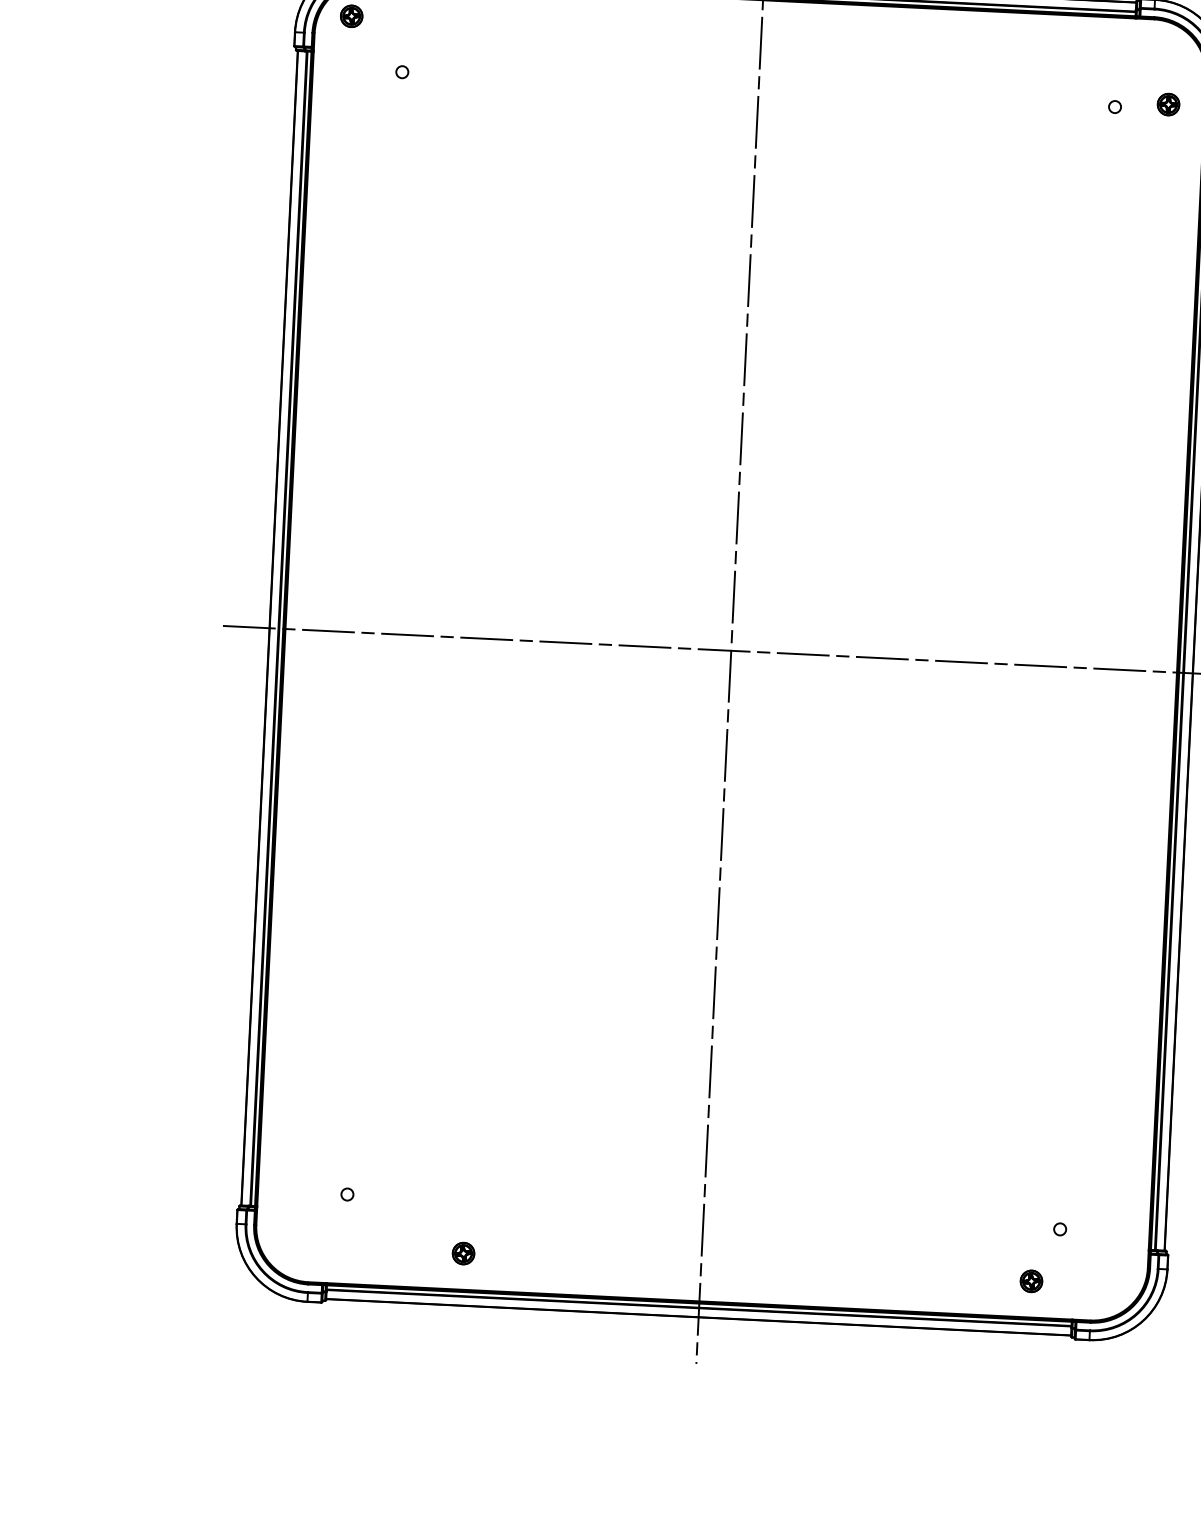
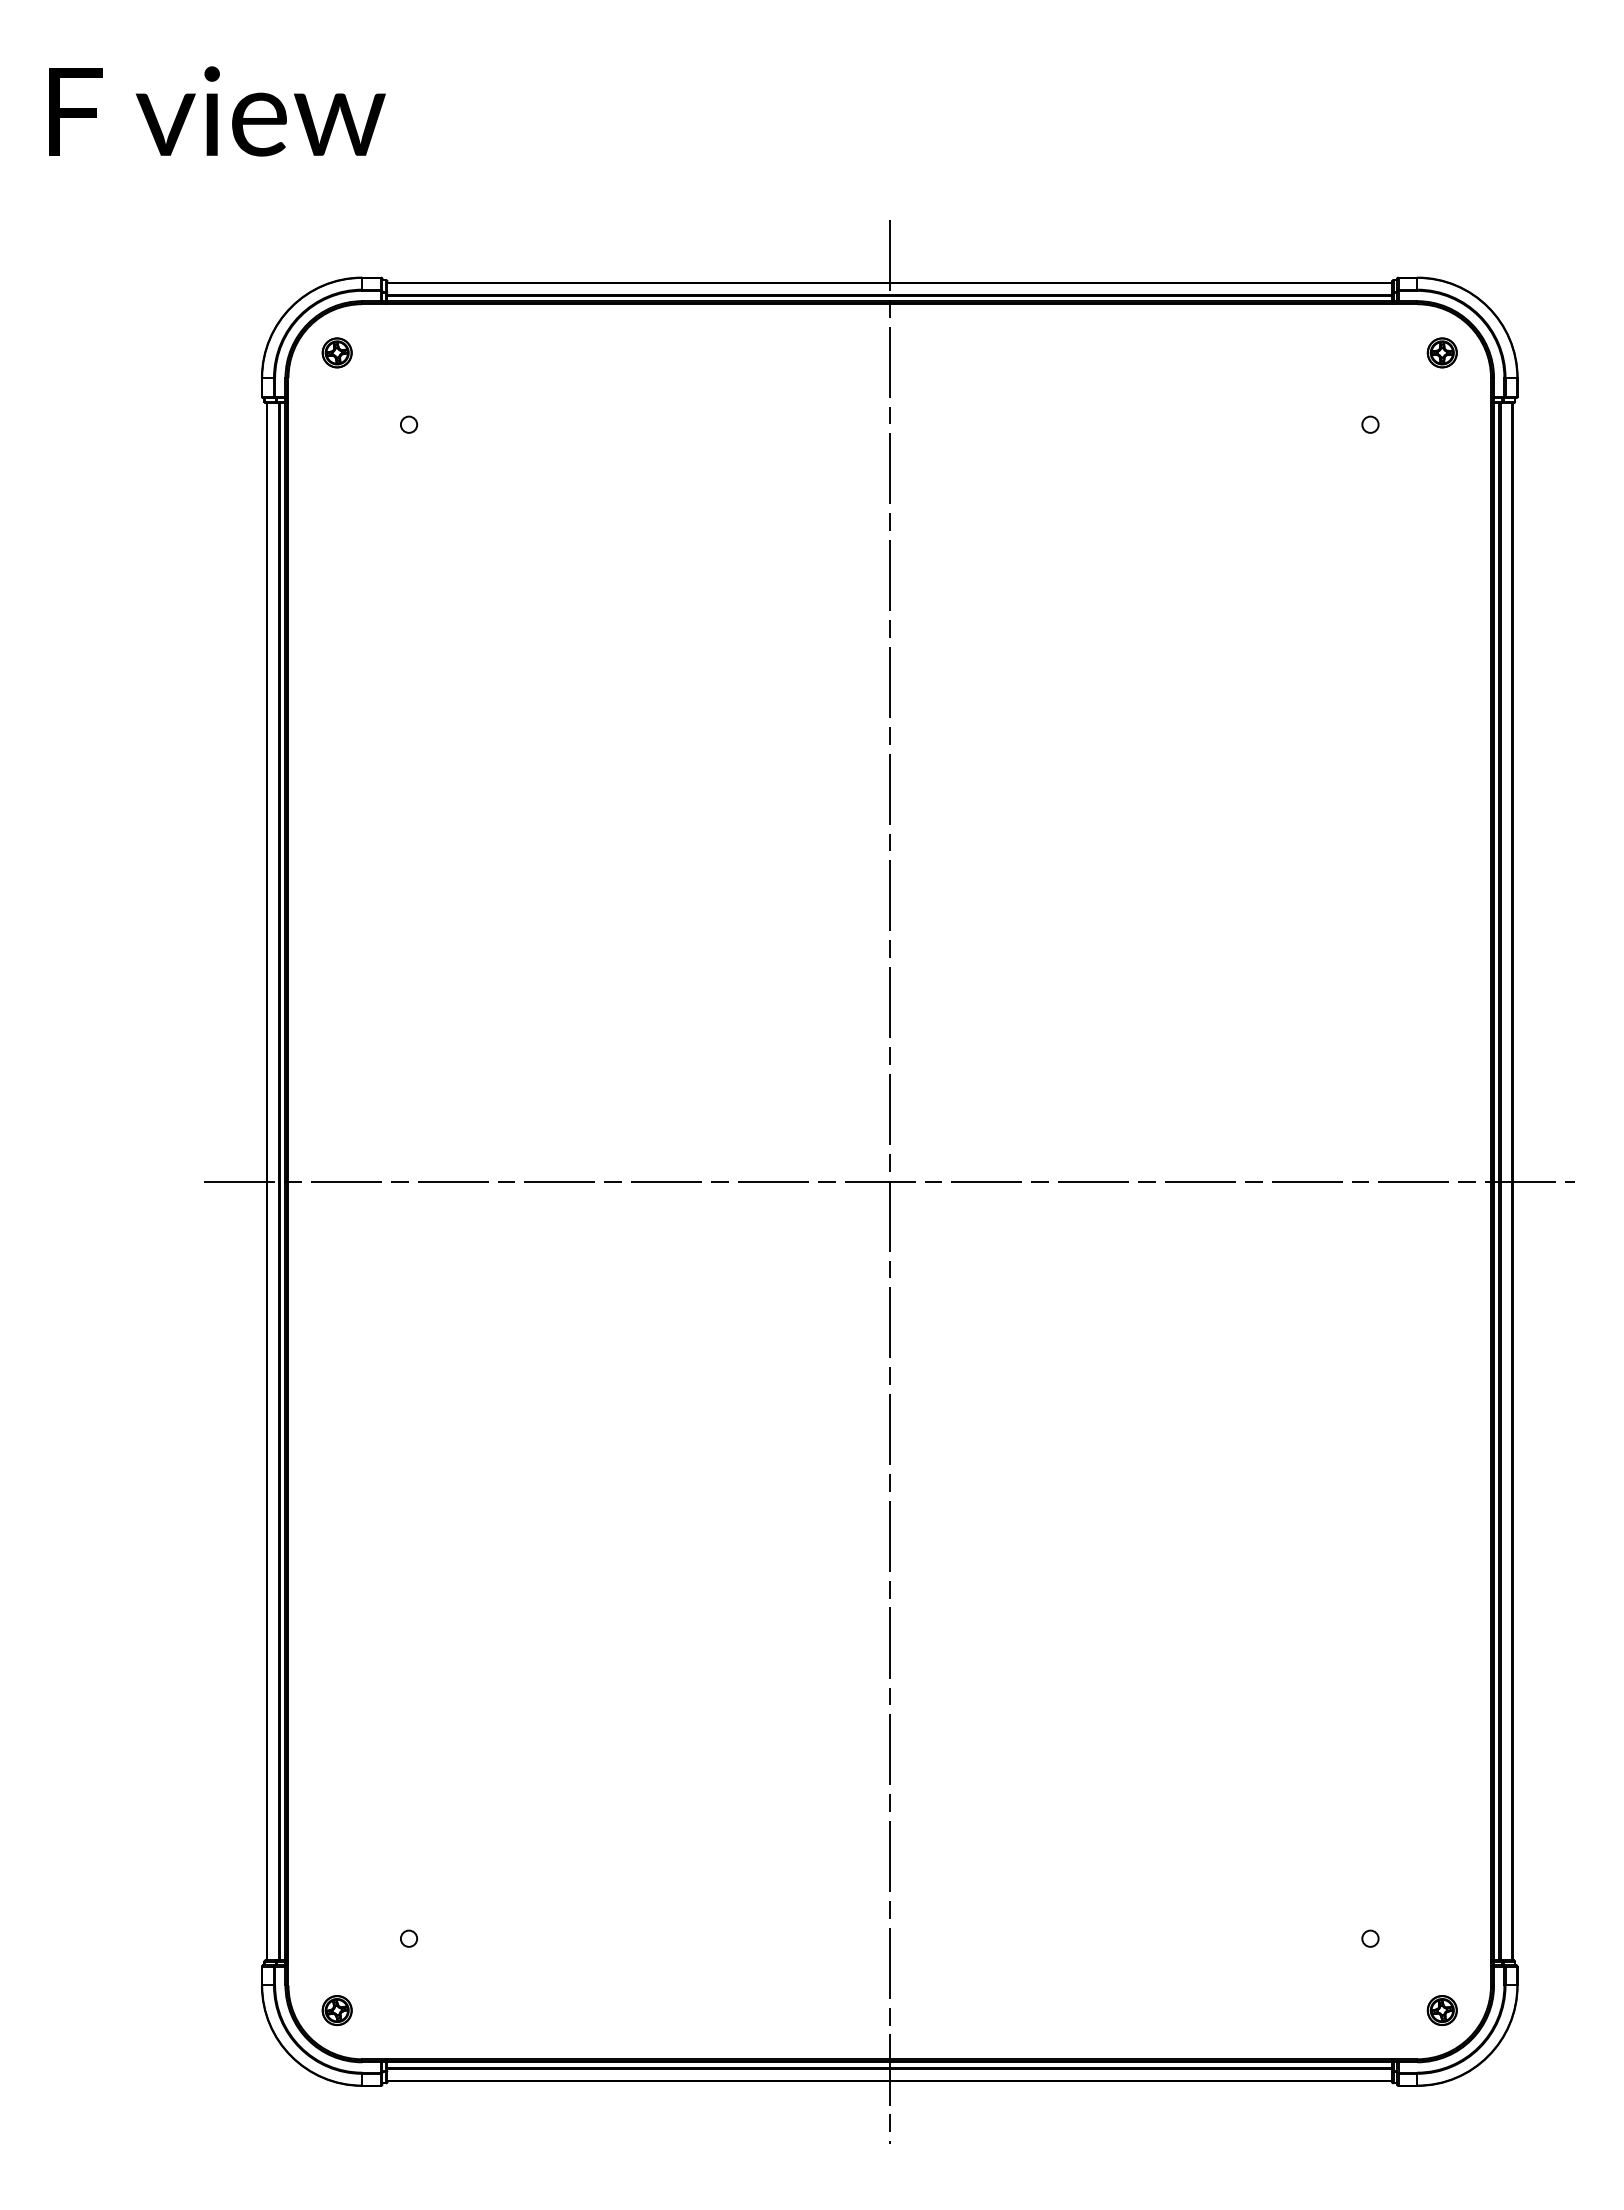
part: (1167, 104) -> (1441, 352), moved
part: (463, 1253) -> (336, 2010), moved
part: (1030, 1281) -> (1441, 2010), moved

